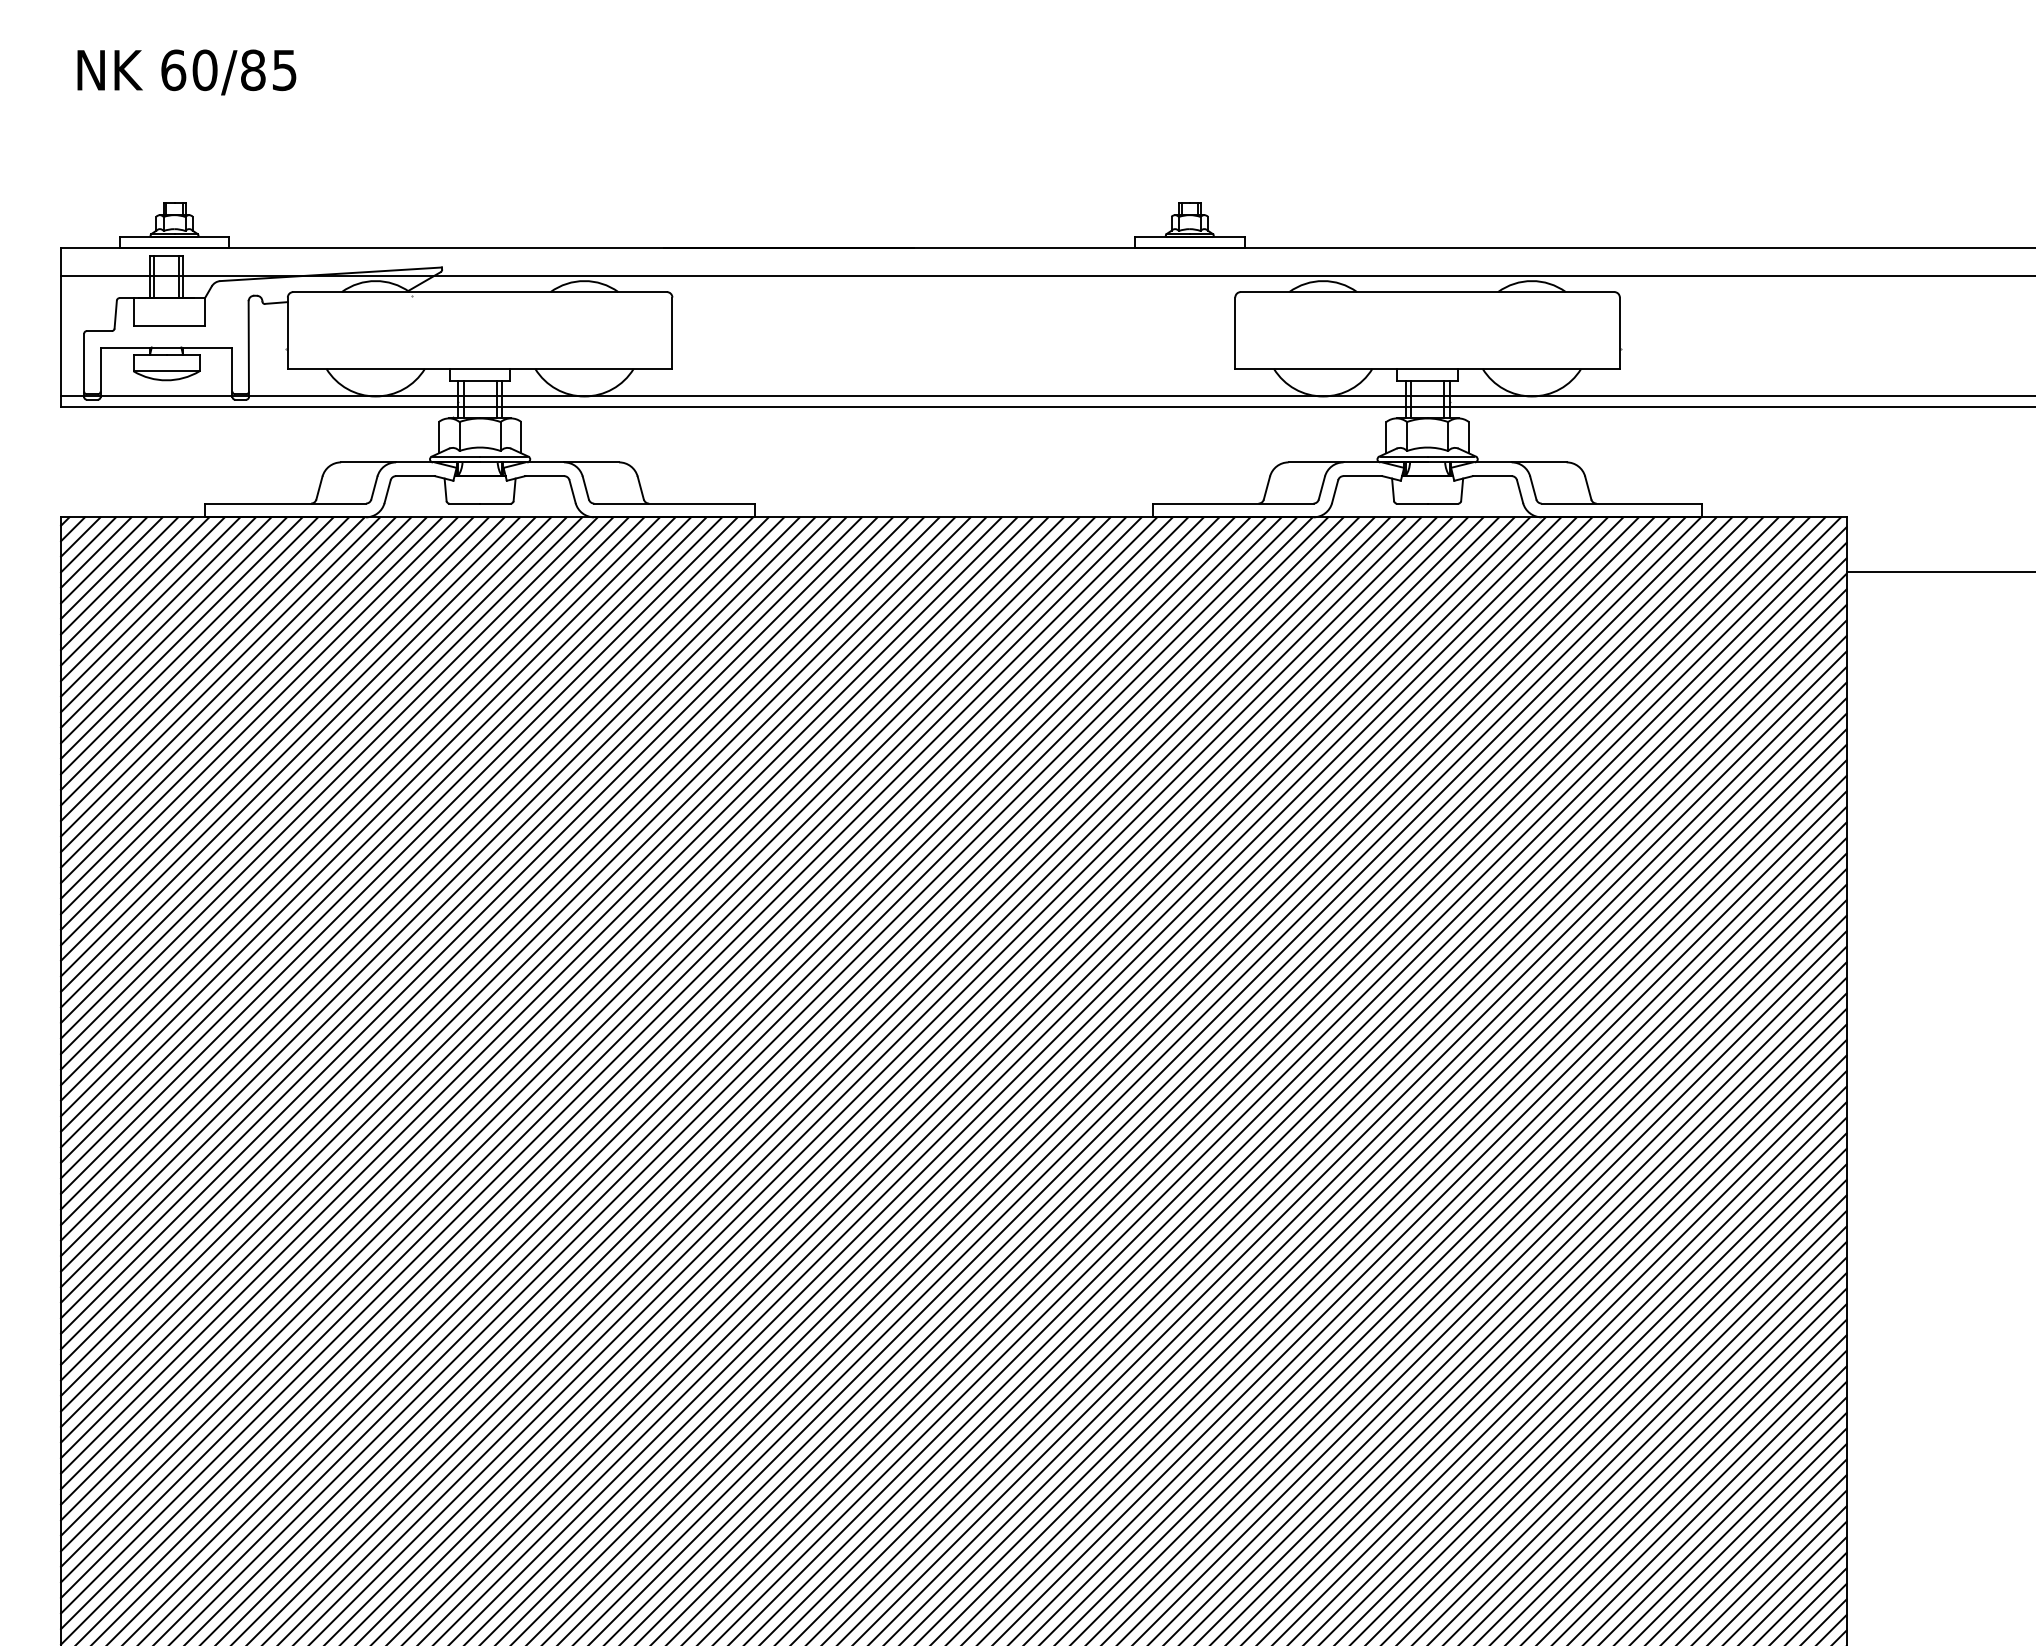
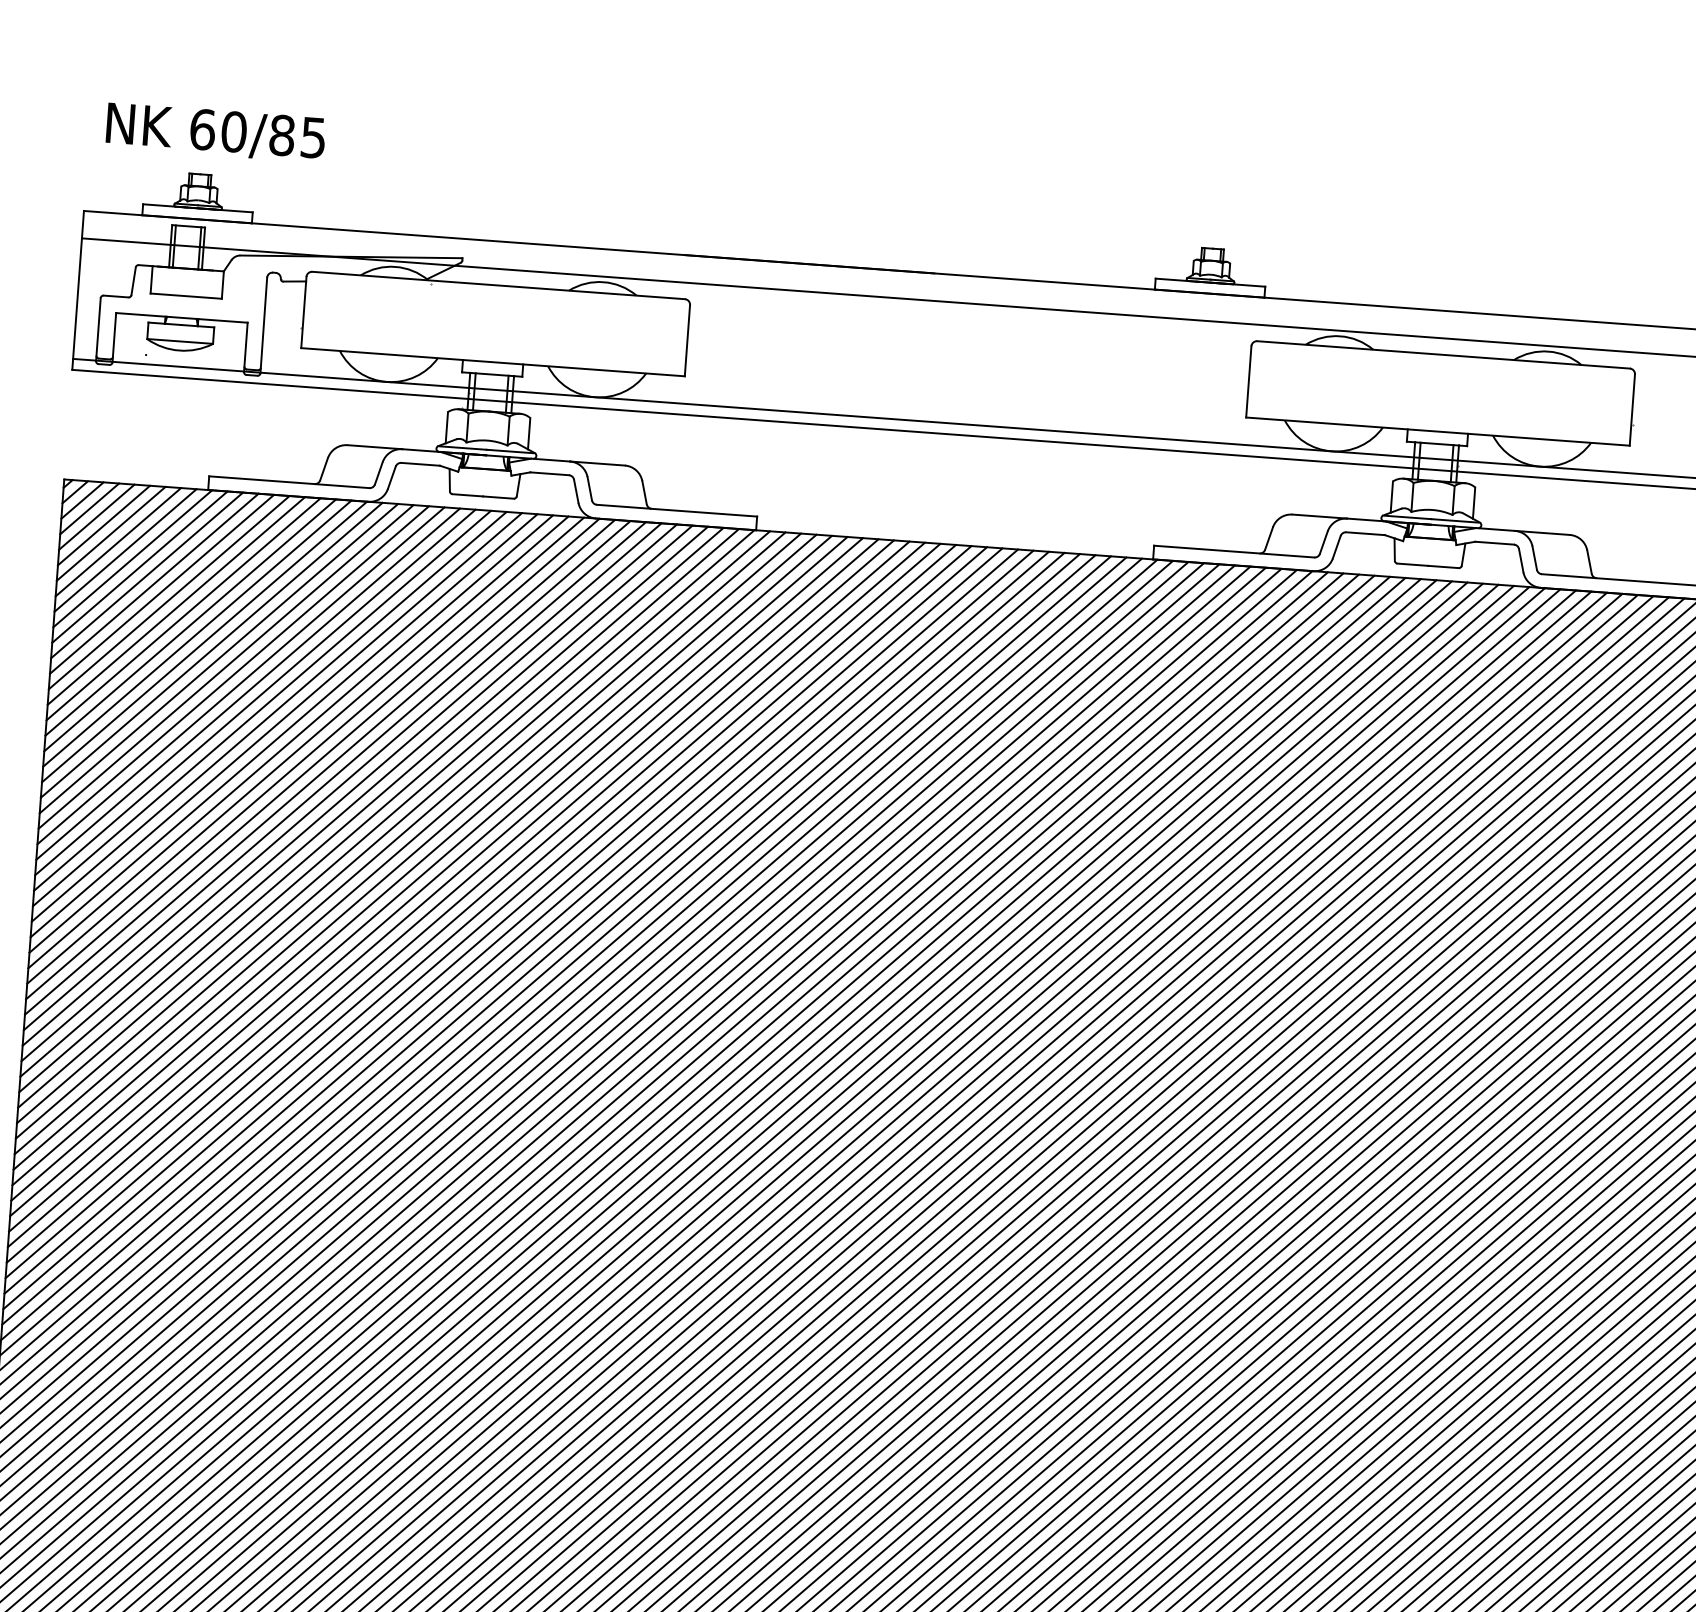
text: (186, 72) -> (215, 132), moved

